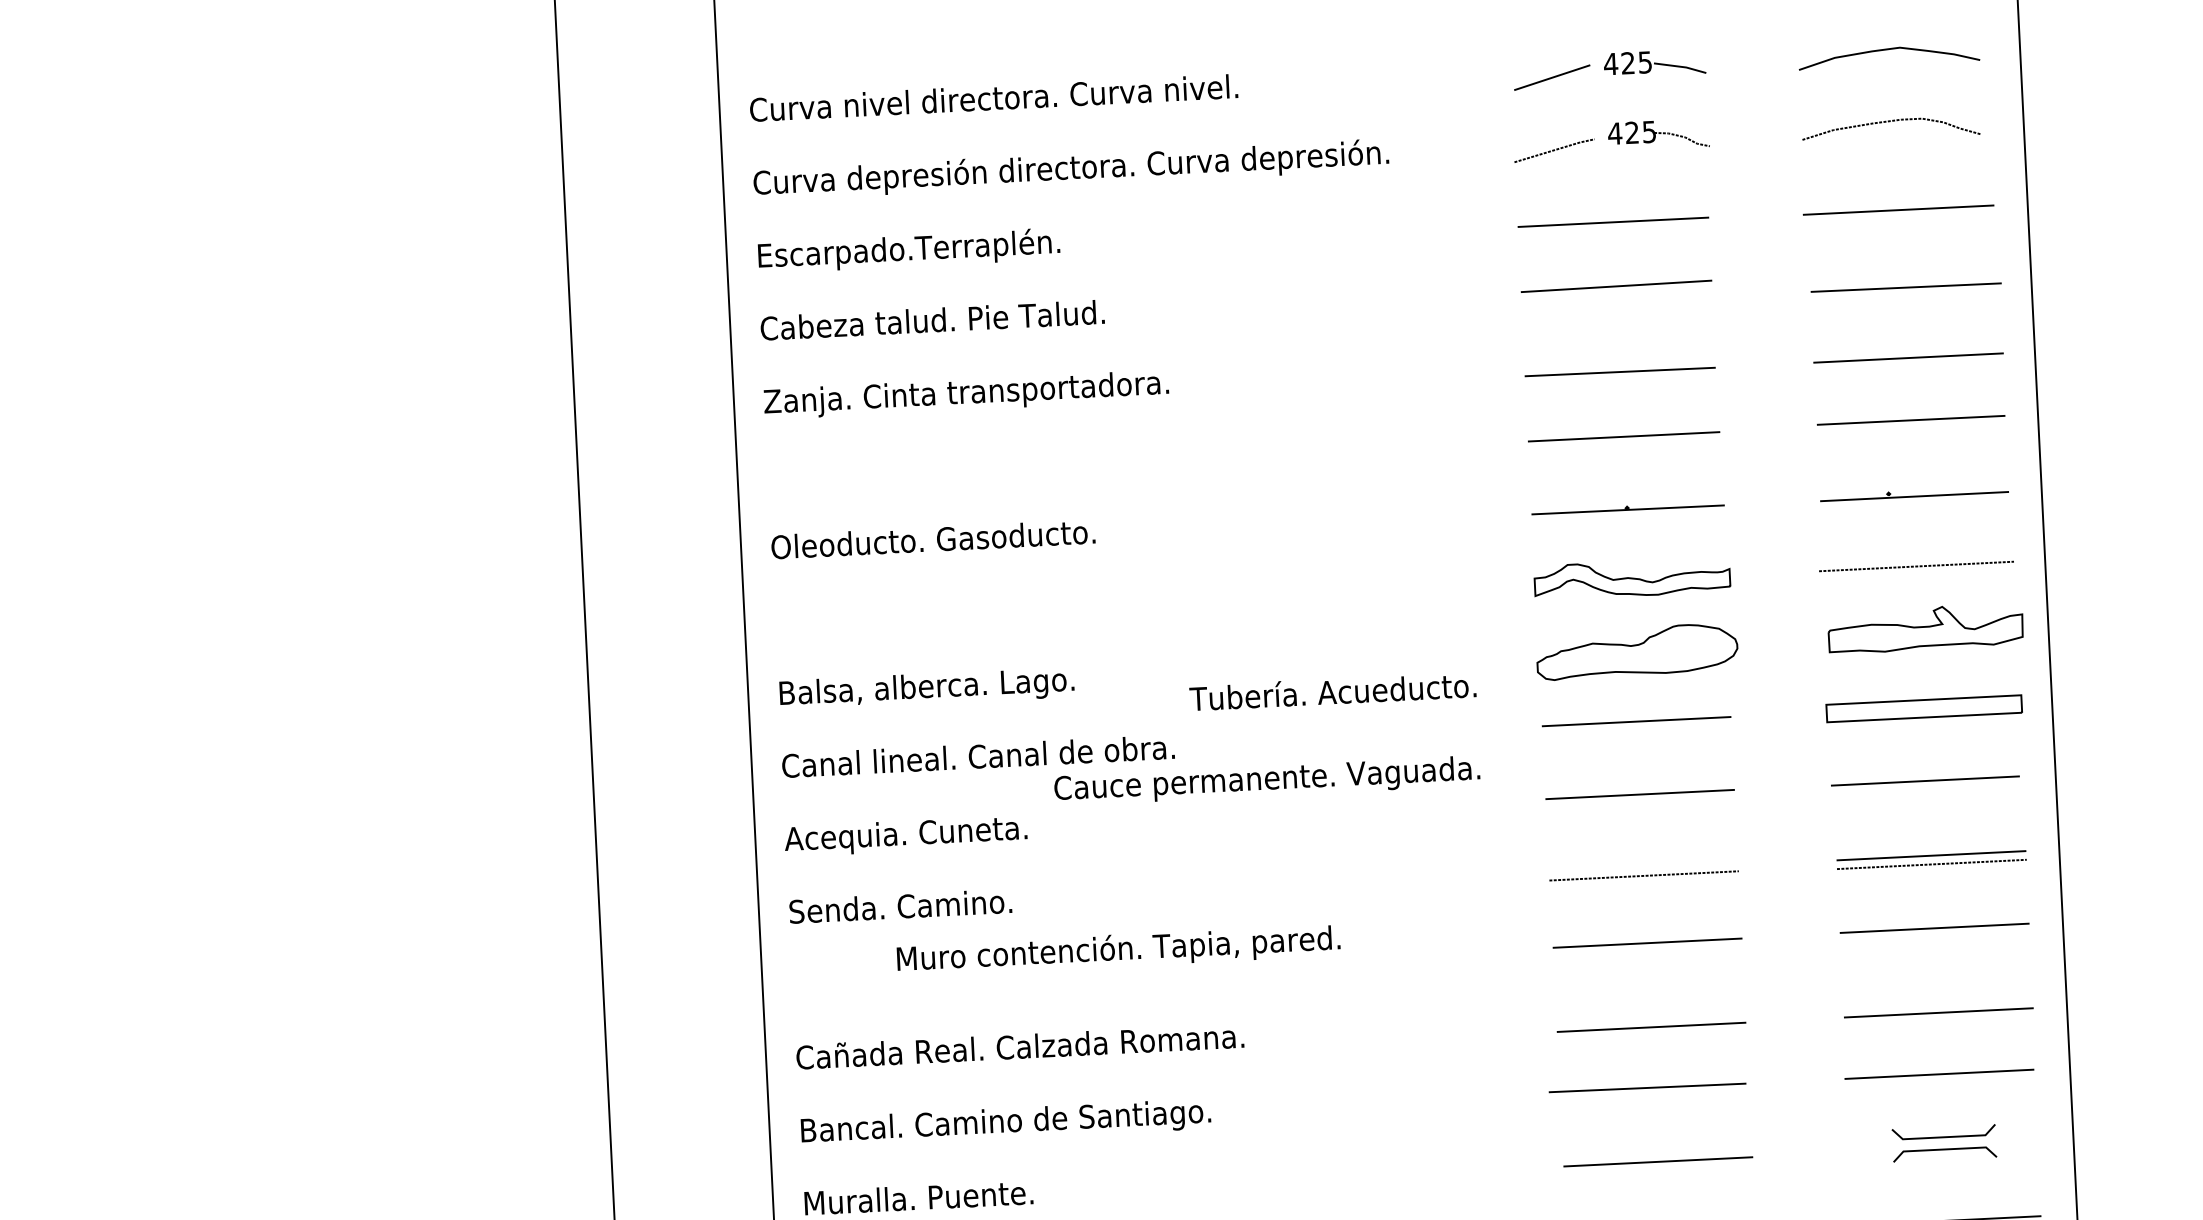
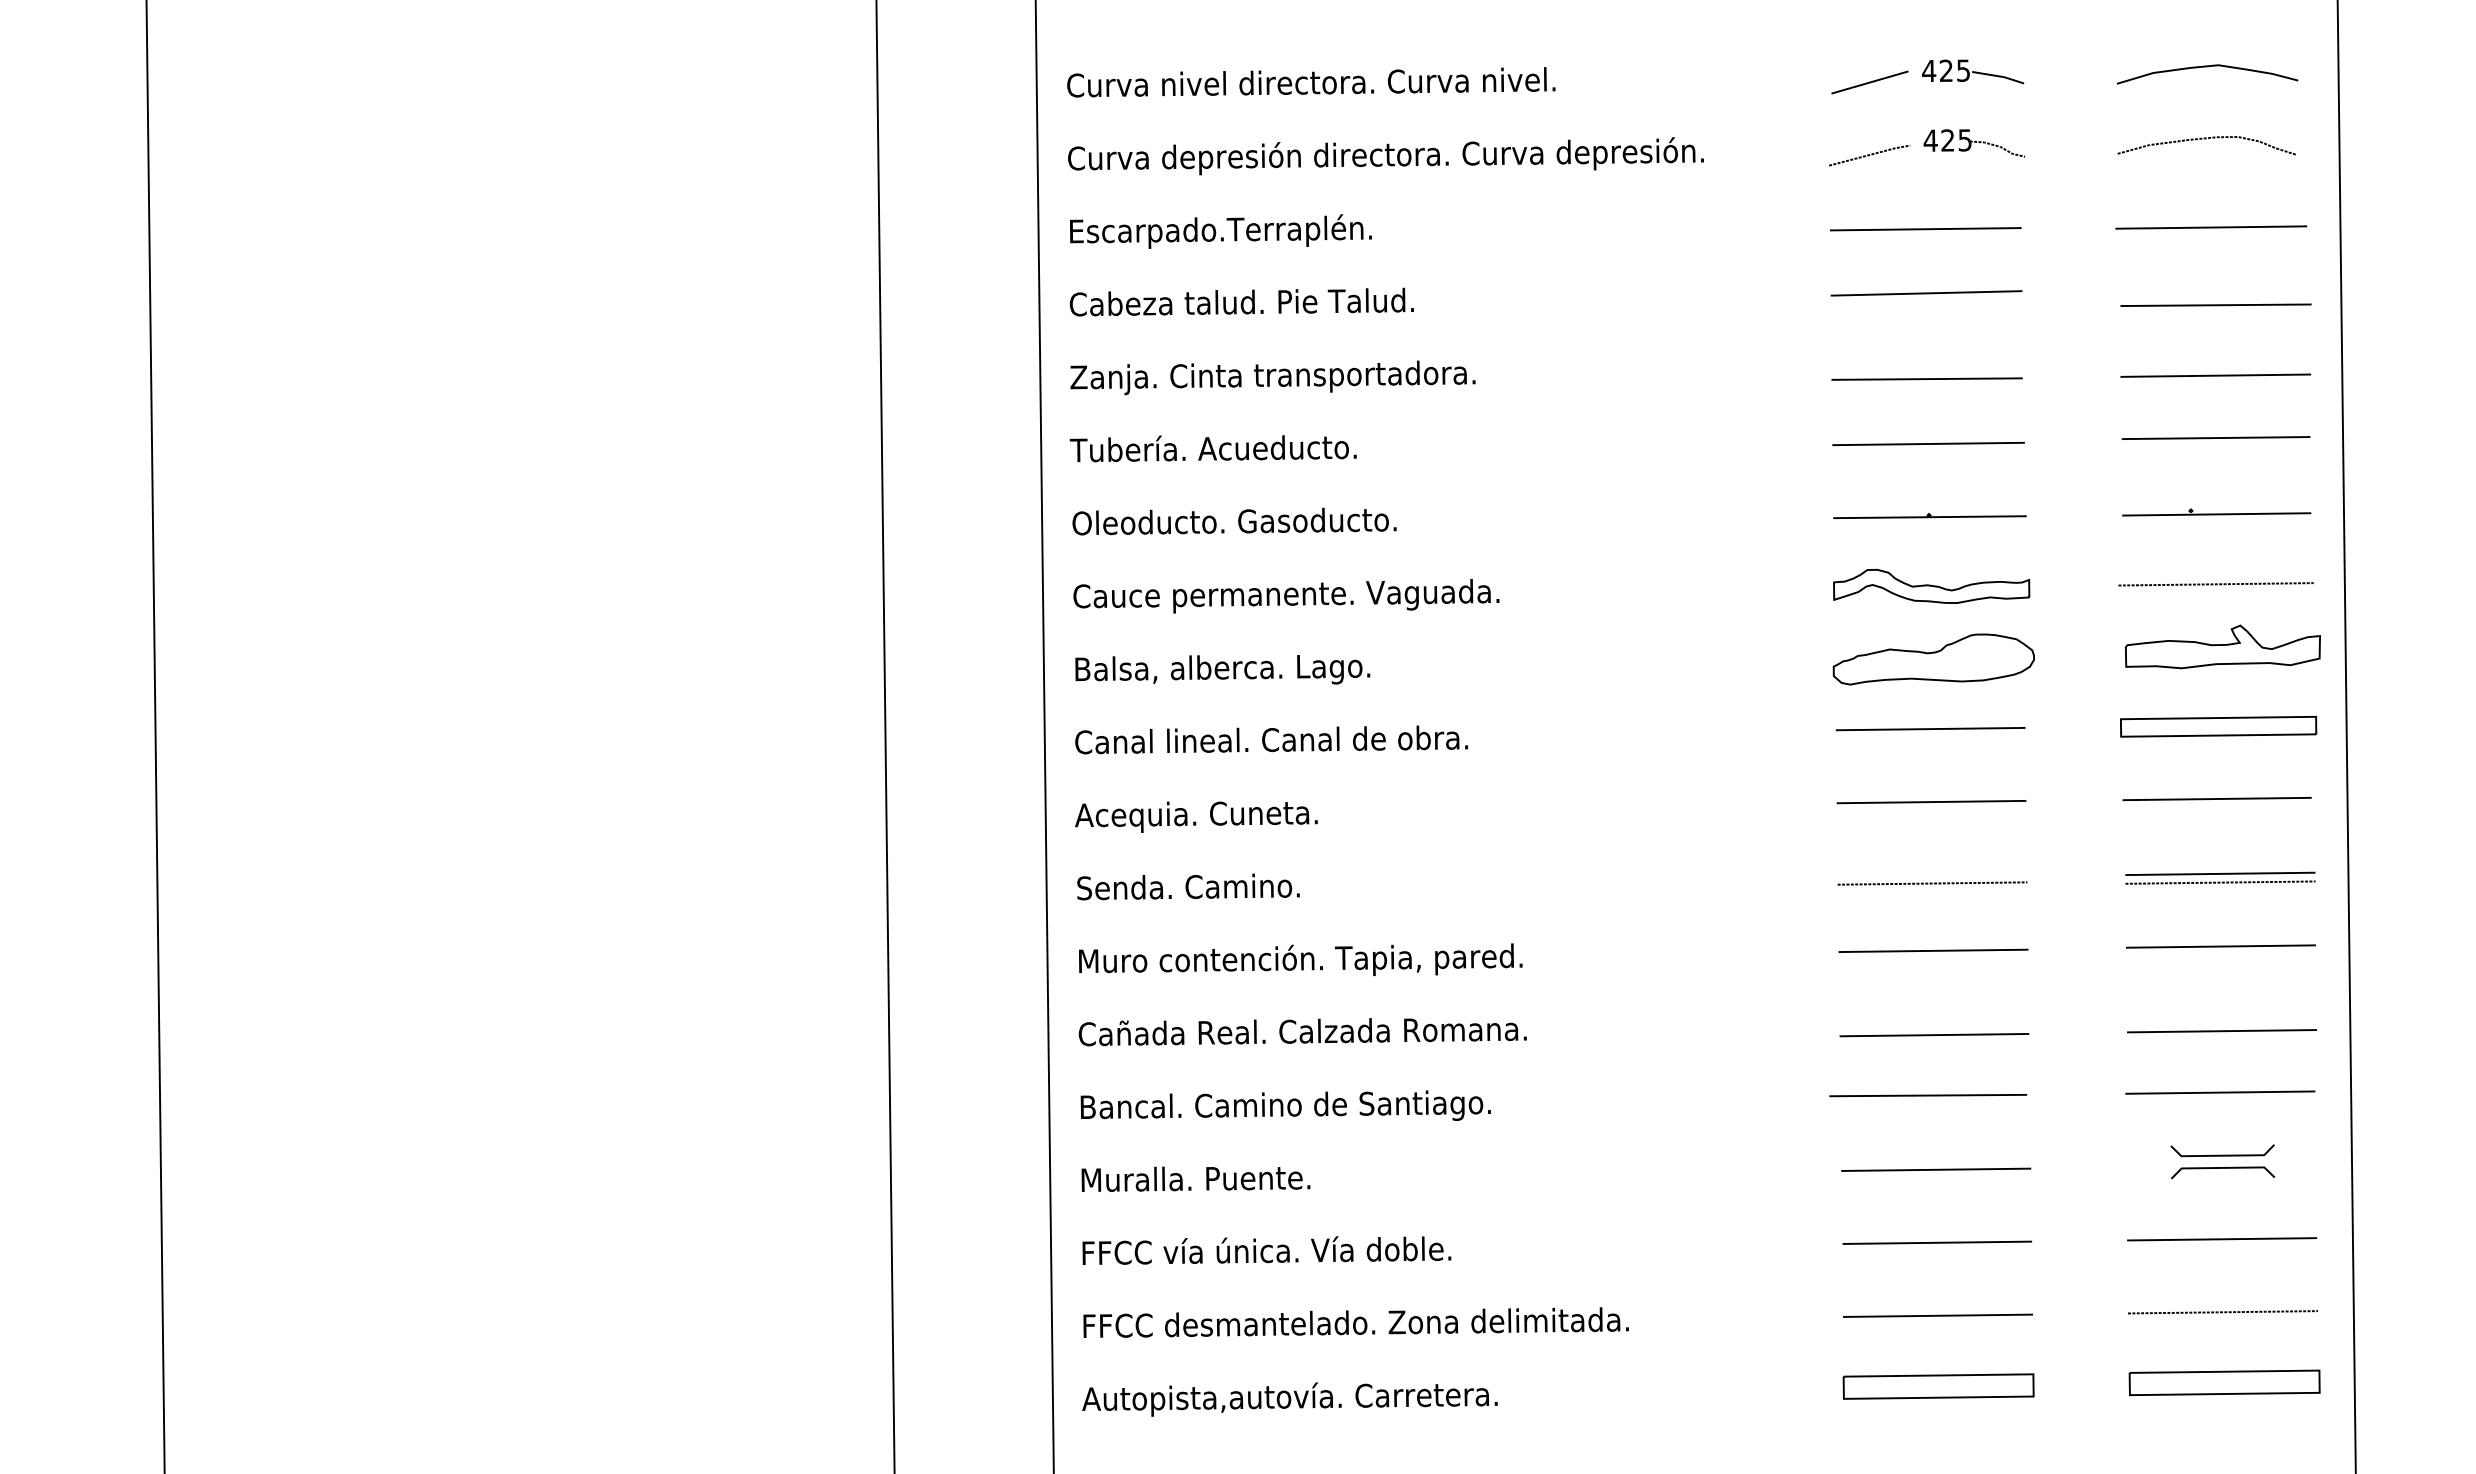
text: (1332, 692) -> (1212, 448), moved
text: (1267, 780) -> (1286, 596), moved
text: (1118, 949) -> (1300, 959), moved

